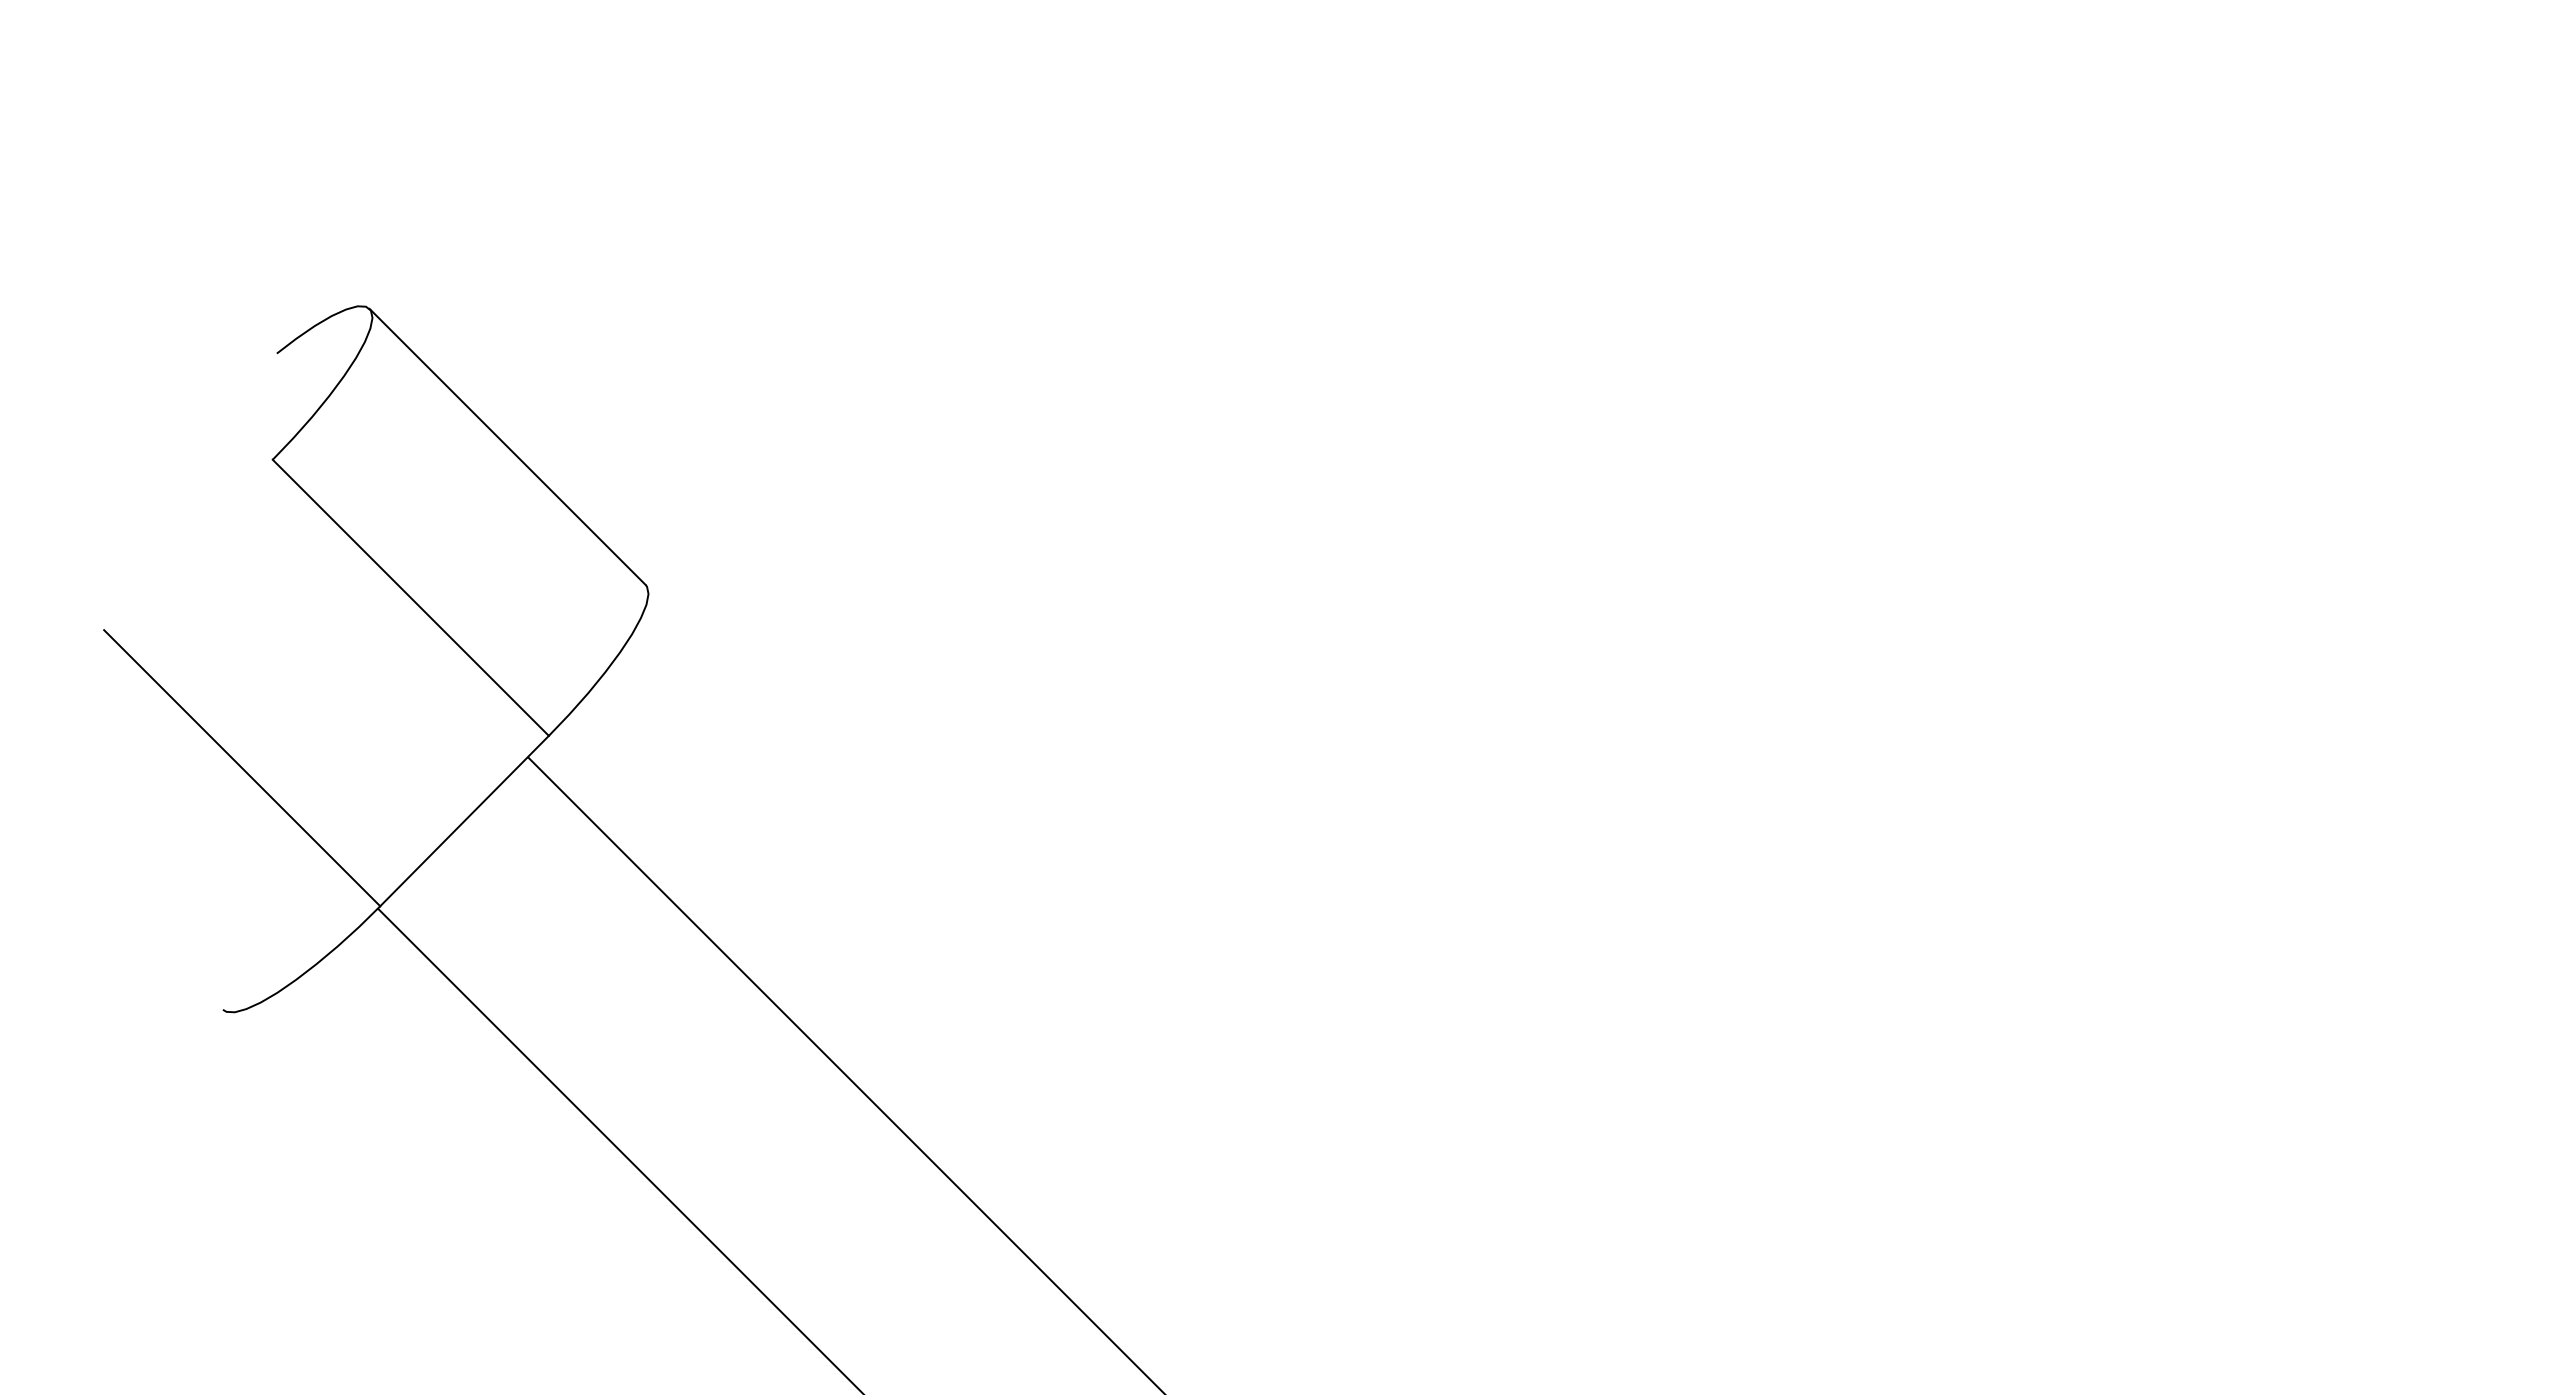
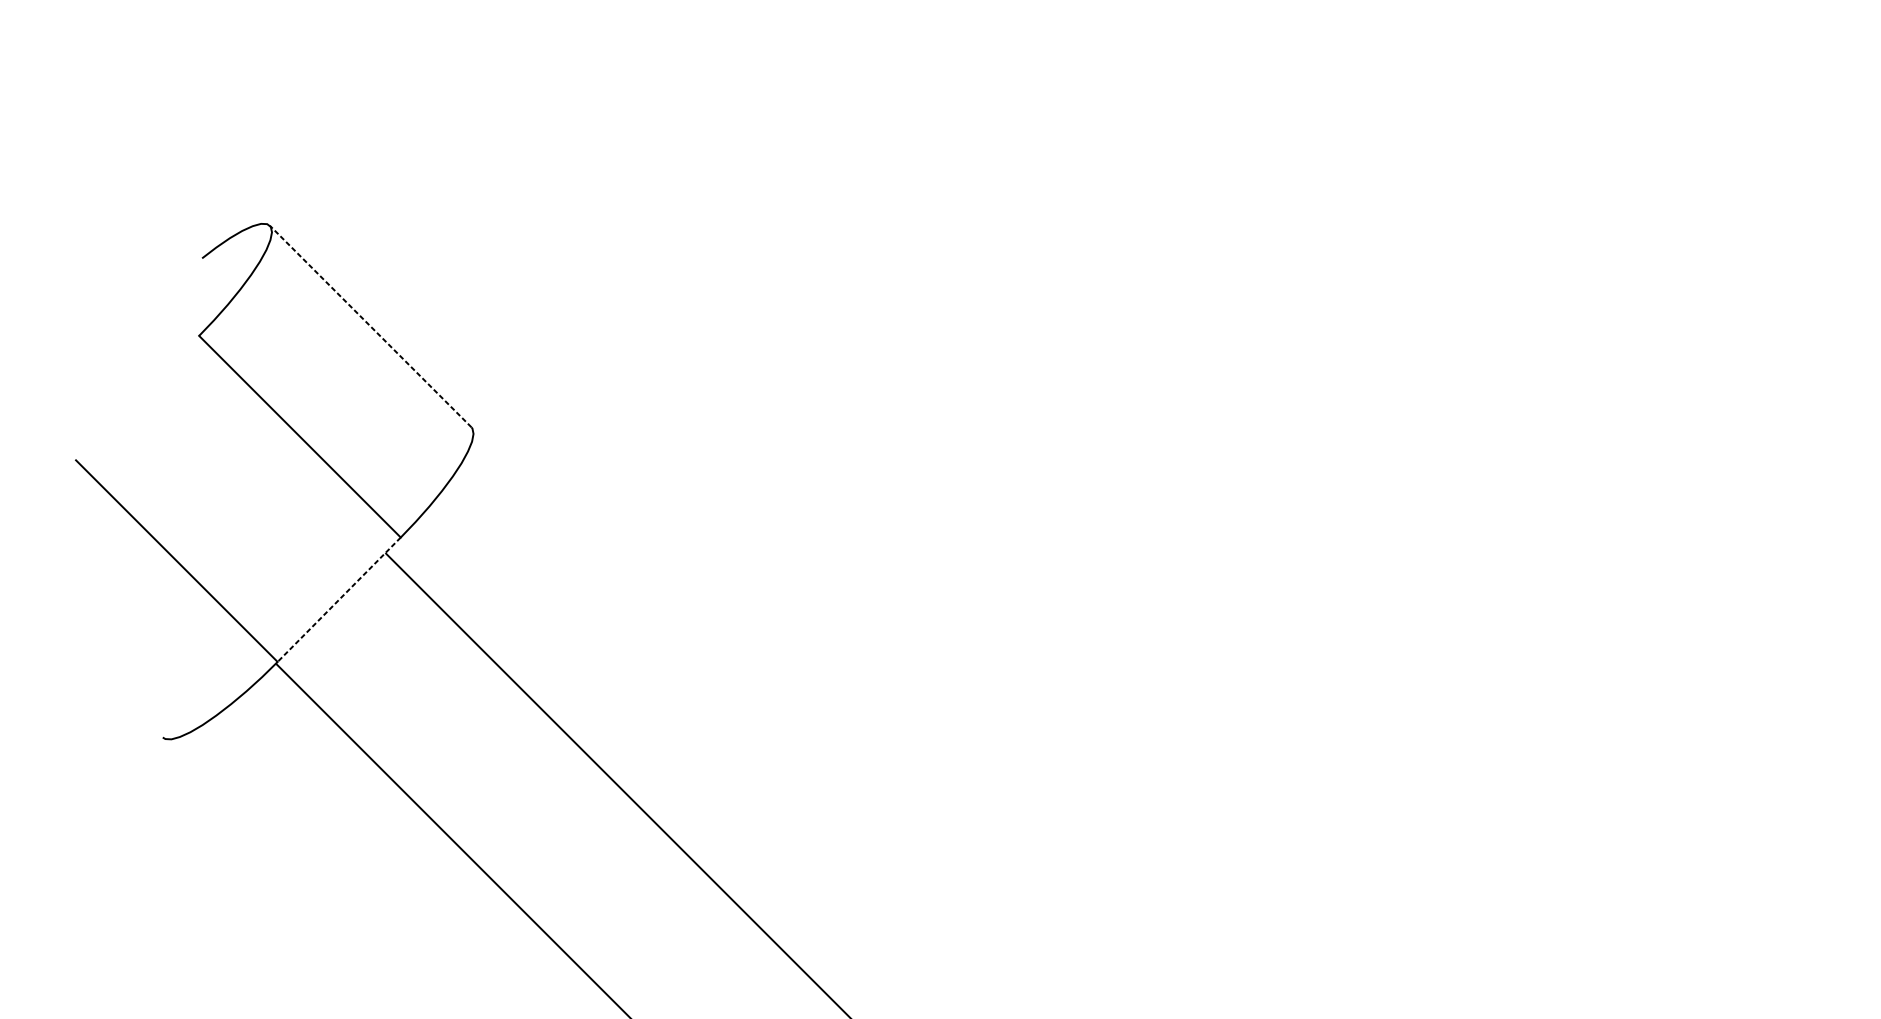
line: (507, 446) -> (370, 326), solid -> dashed
line: (464, 821) -> (339, 600), solid -> dashed

